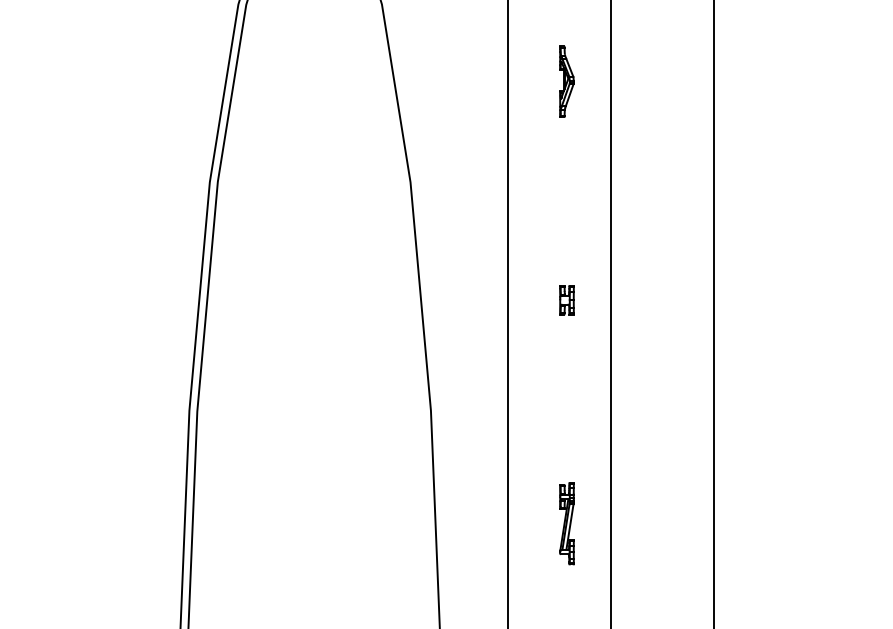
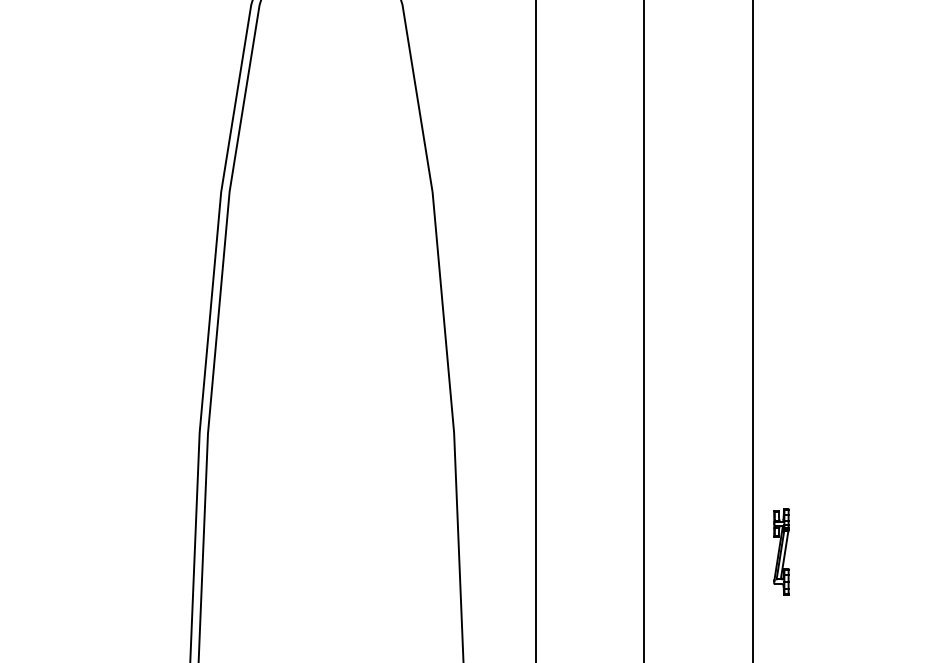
part: (567, 81) -> (597, 86), removed
part: (567, 300) -> (597, 316), removed
part: (567, 523) -> (781, 551), moved

